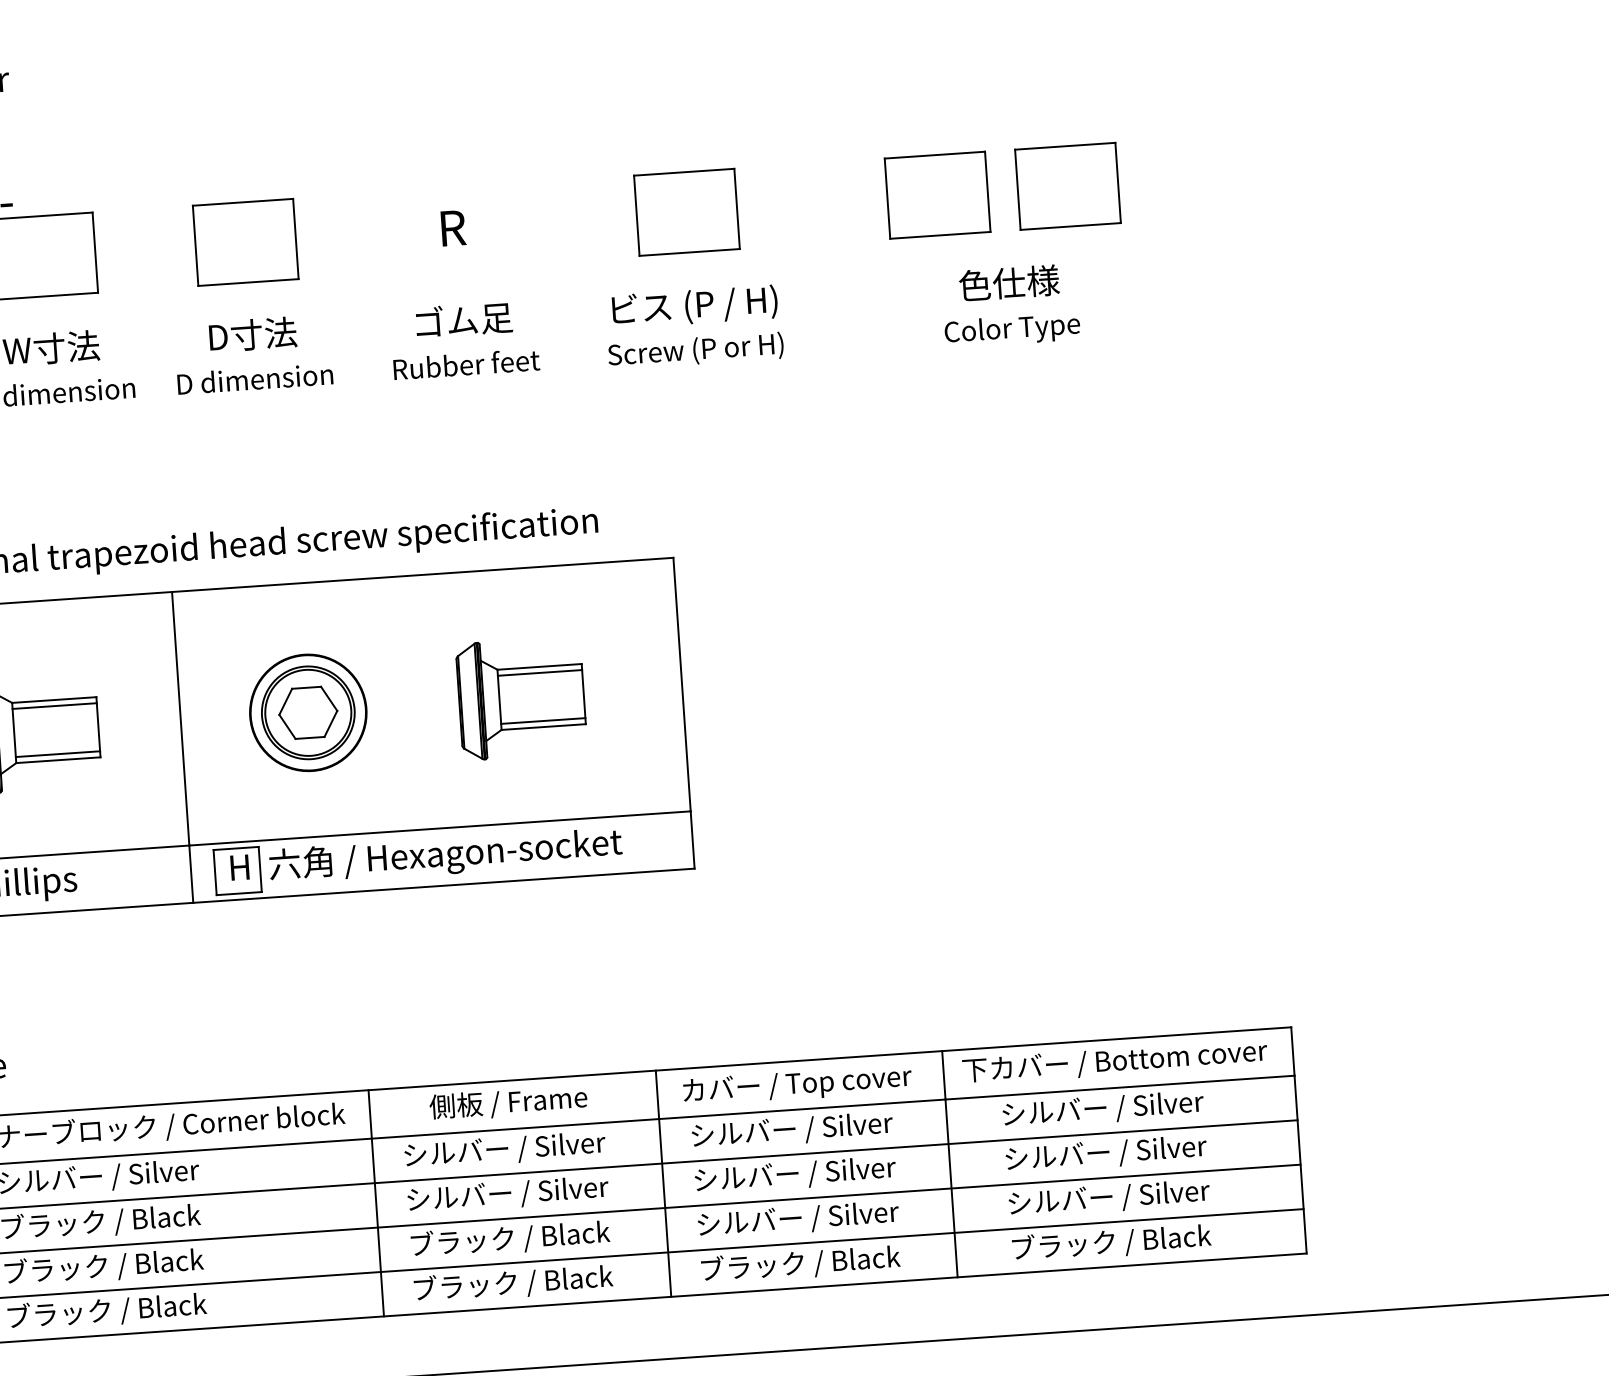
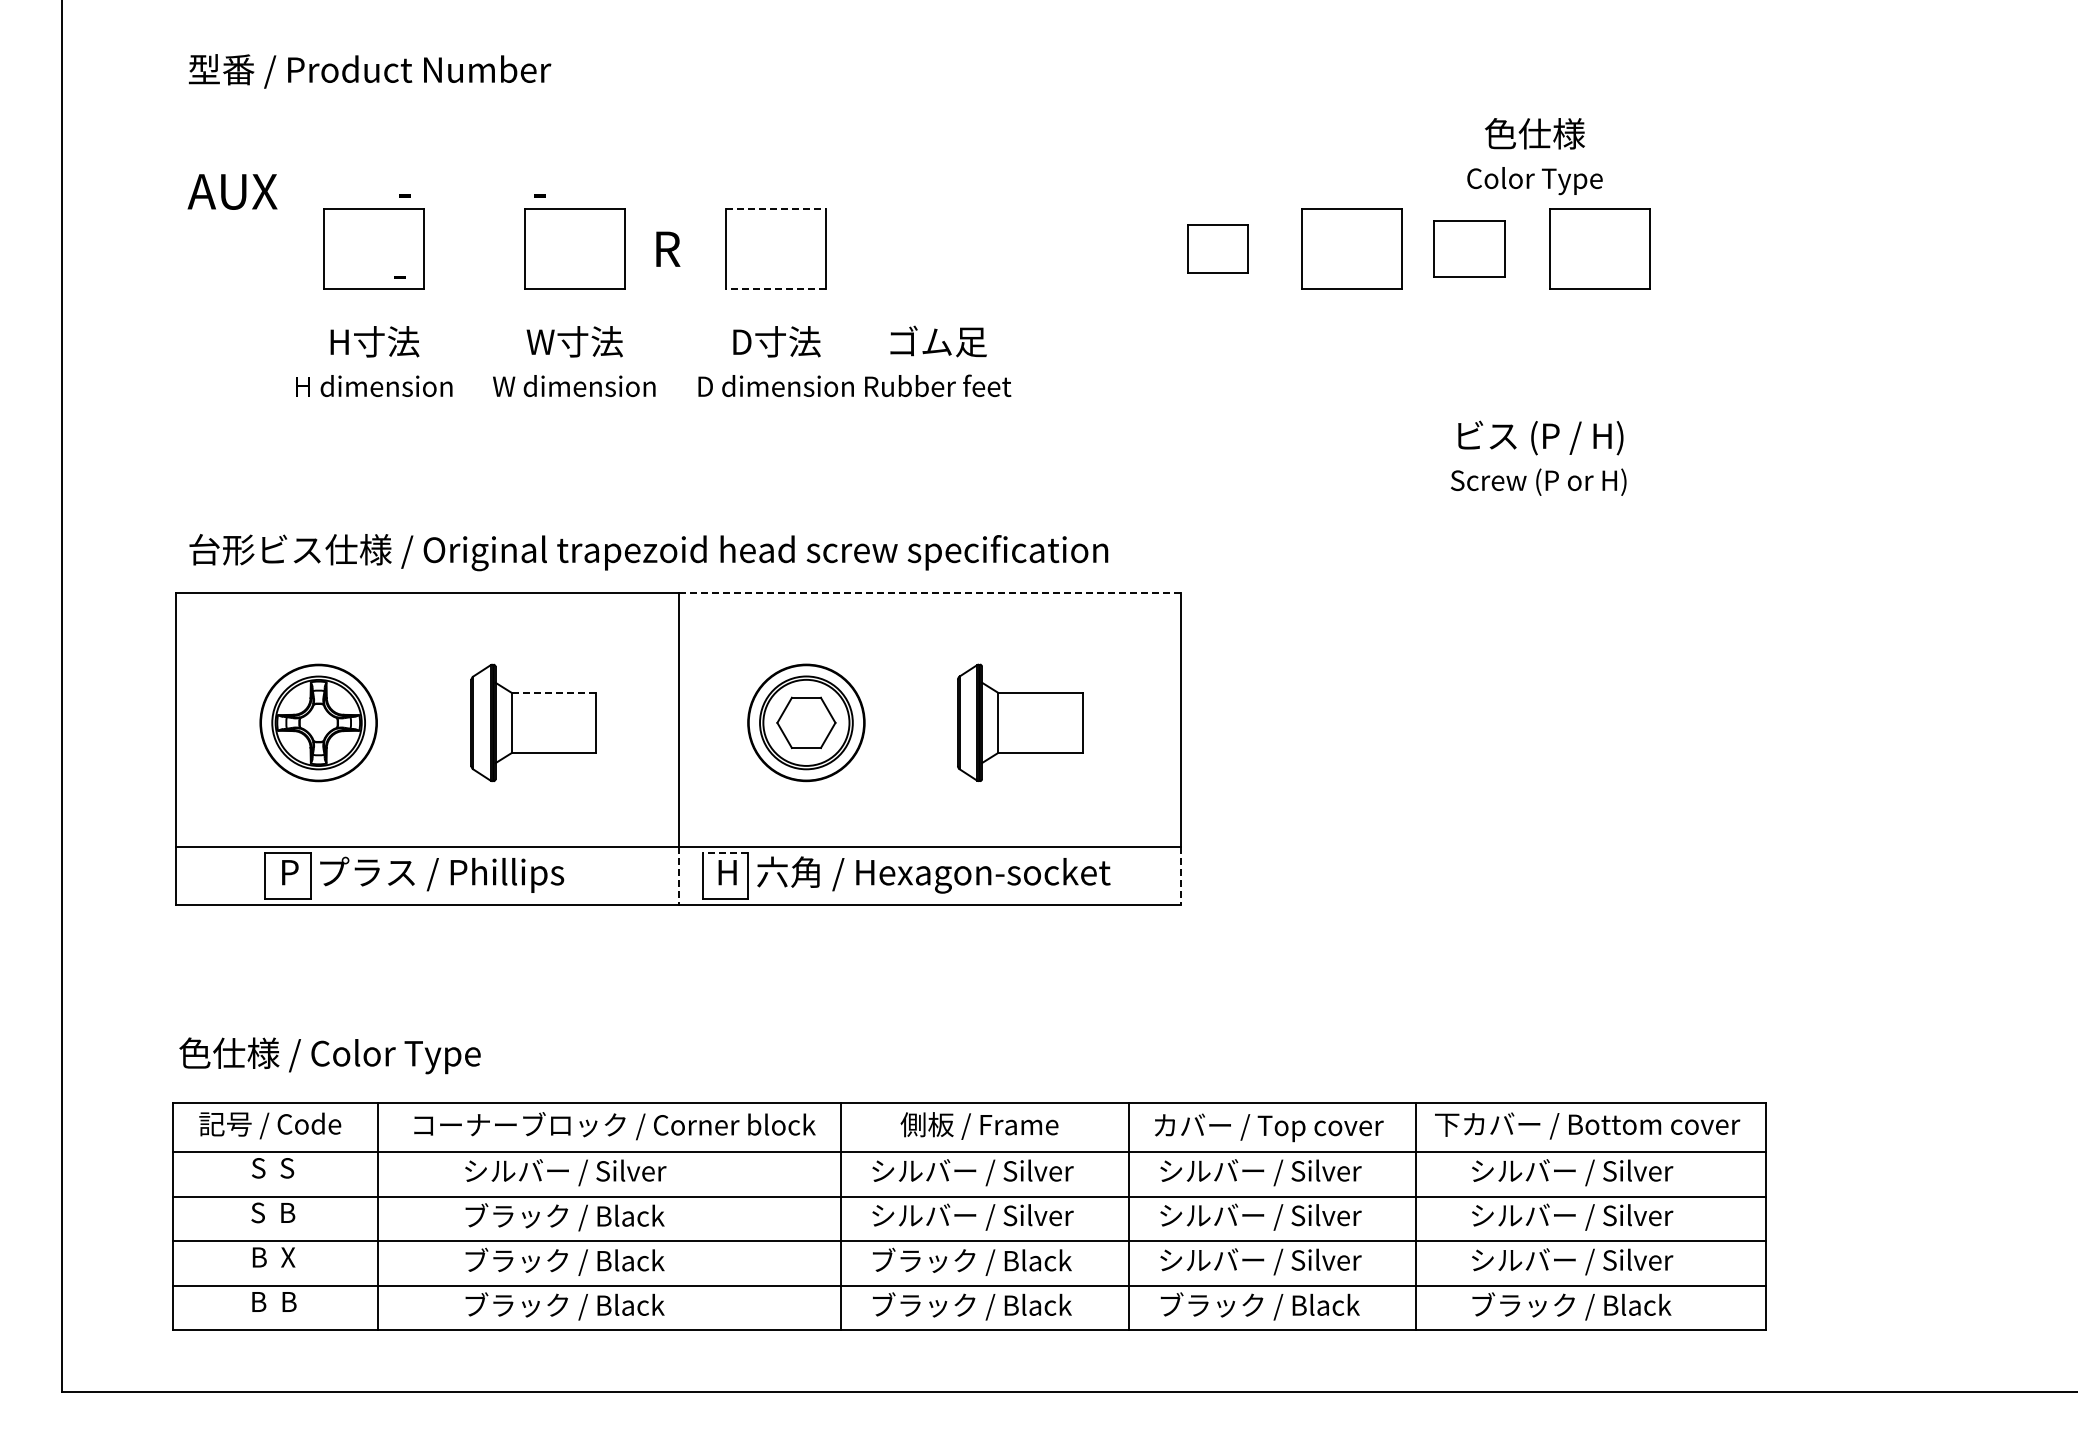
part: (937, 194) -> (1469, 248), size x0.7
line: (243, 202) -> (776, 209), solid -> dashed
part: (819, 202) -> (1351, 248), added
part: (686, 211) -> (1217, 248), size x0.6
text: (453, 227) -> (668, 248), moved
line: (247, 282) -> (775, 289), solid -> dashed
text: (1010, 305) -> (1534, 156), moved
text: (693, 326) -> (1538, 457), moved
text: (465, 339) -> (938, 361), moved
line: (423, 575) -> (930, 593), solid -> dashed
line: (540, 672) -> (1040, 698), removed
line: (53, 699) -> (553, 692), solid -> dashed
line: (54, 705) -> (553, 698), removed
line: (543, 721) -> (1040, 747), removed
line: (57, 754) -> (553, 747), removed
line: (692, 839) -> (1181, 875), solid -> dashed
line: (236, 848) -> (725, 853), solid -> dashed
line: (191, 873) -> (678, 875), solid -> dashed

